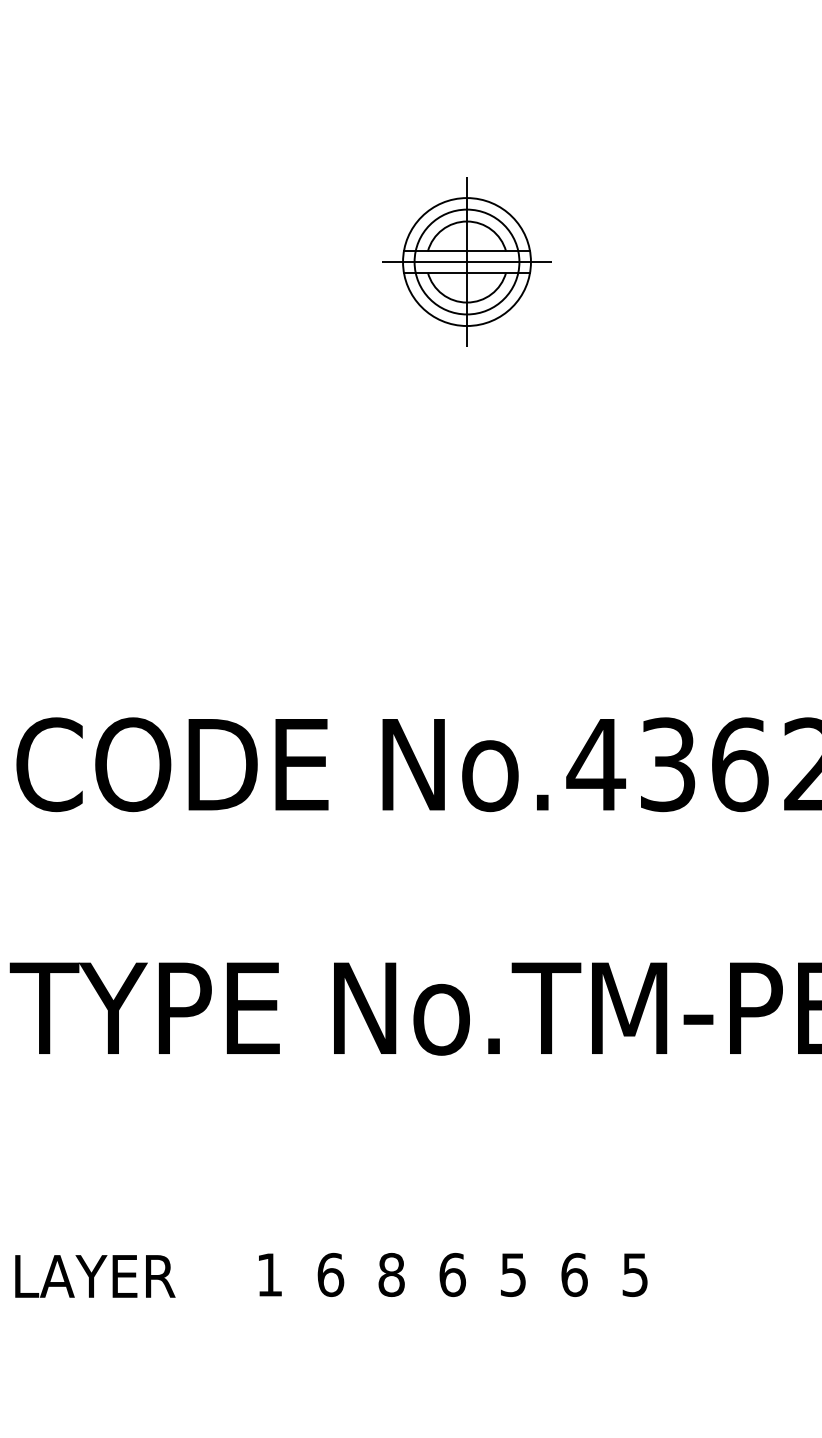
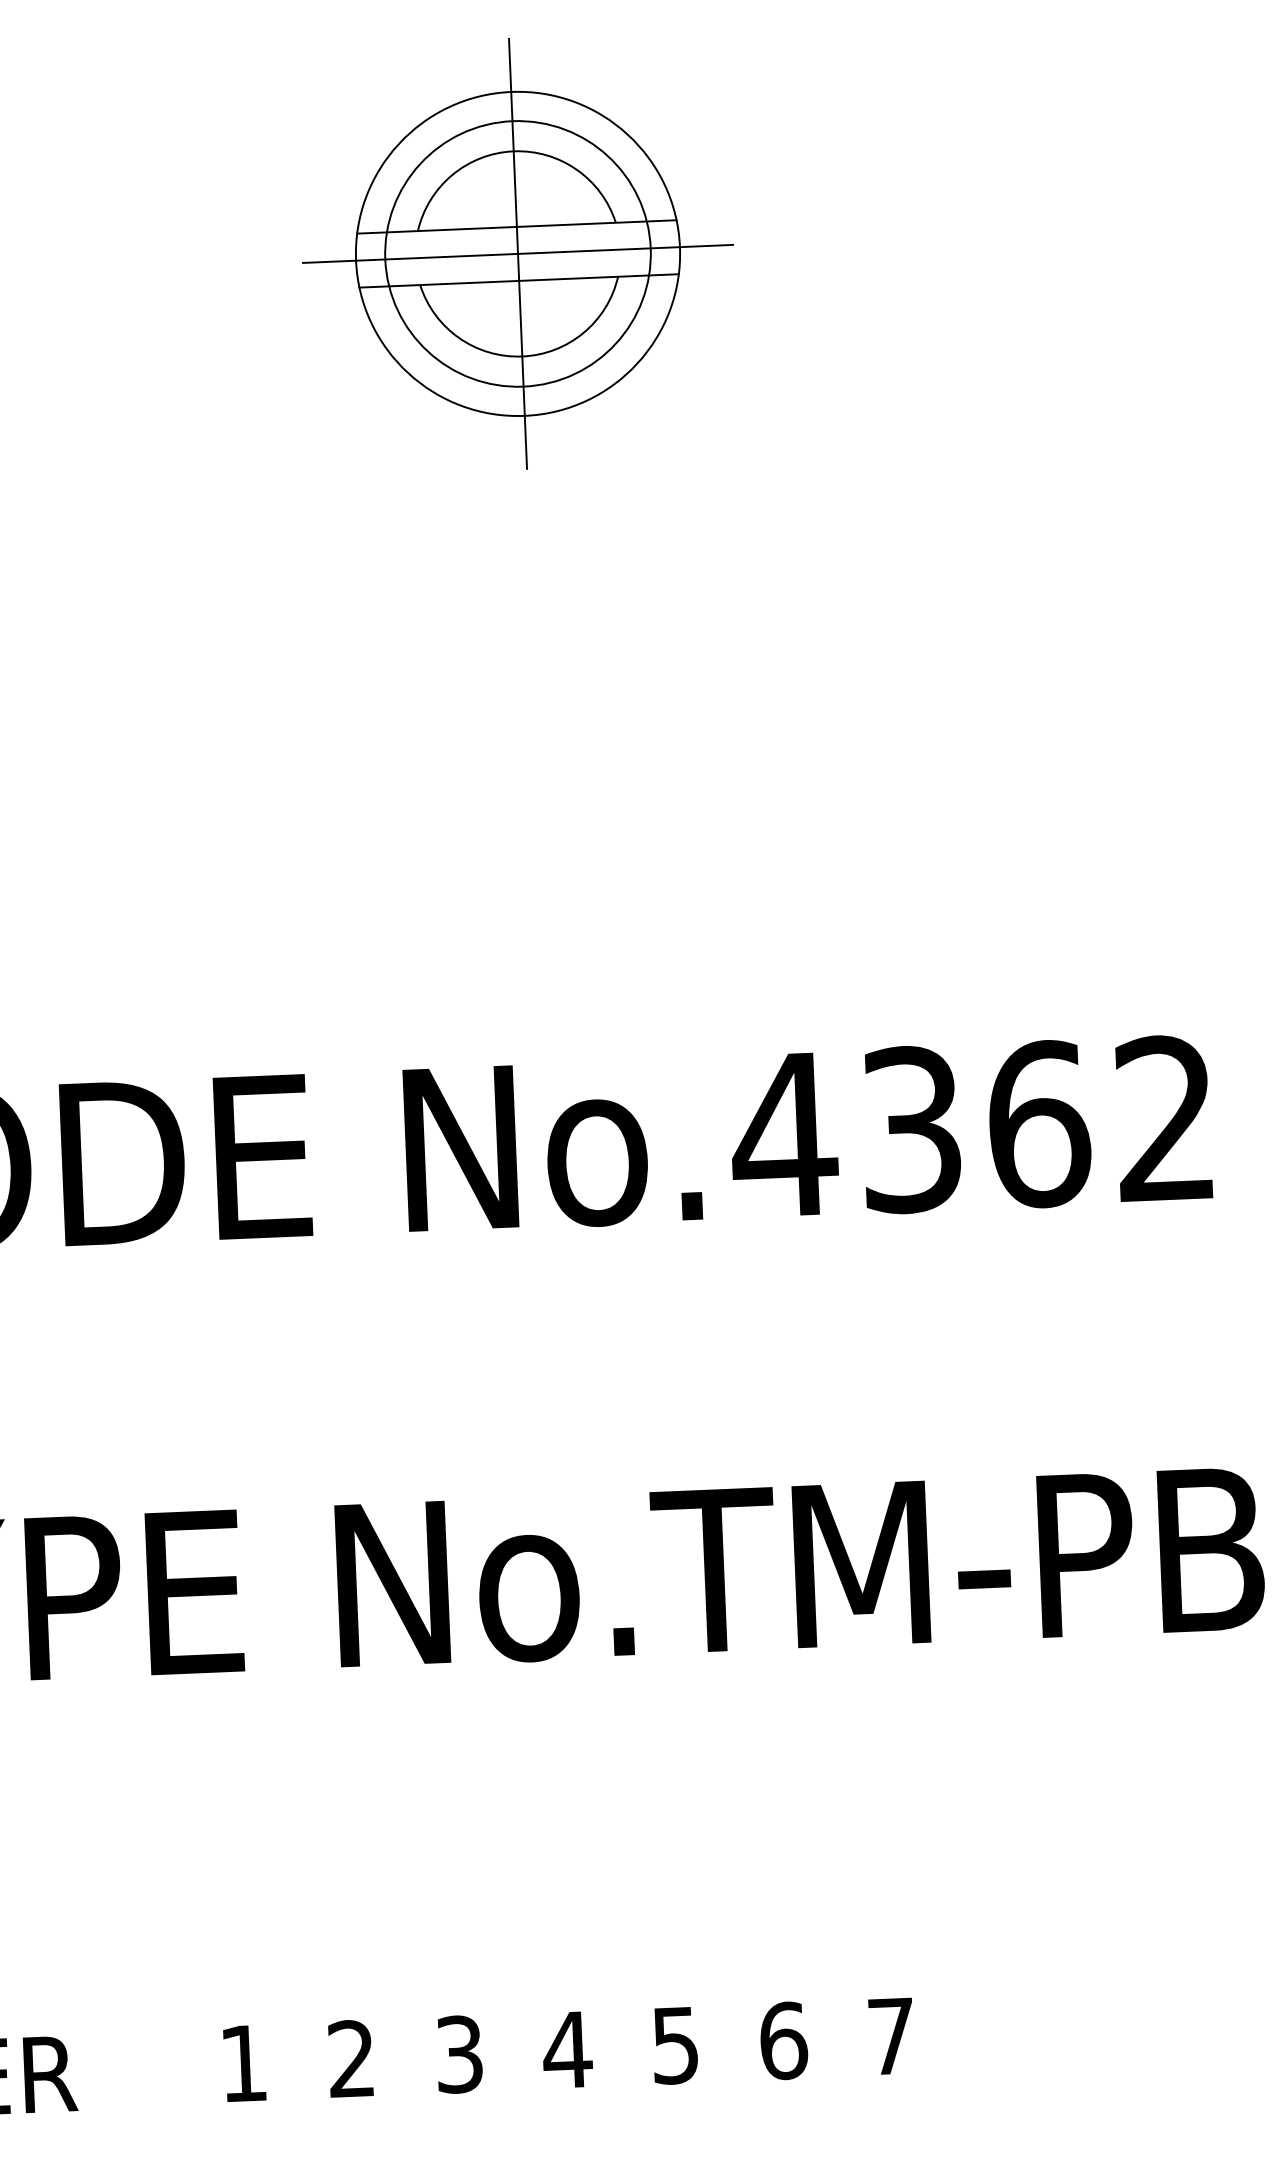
part: (466, 261) -> (517, 252), size x1.43
text: (330, 1274) -> (351, 2058), 6 -> 2
text: (452, 1274) -> (567, 2049), 6 -> 4
text: (391, 1275) -> (459, 2055), 8 -> 3
text: (634, 1275) -> (890, 2037), 5 -> 7

